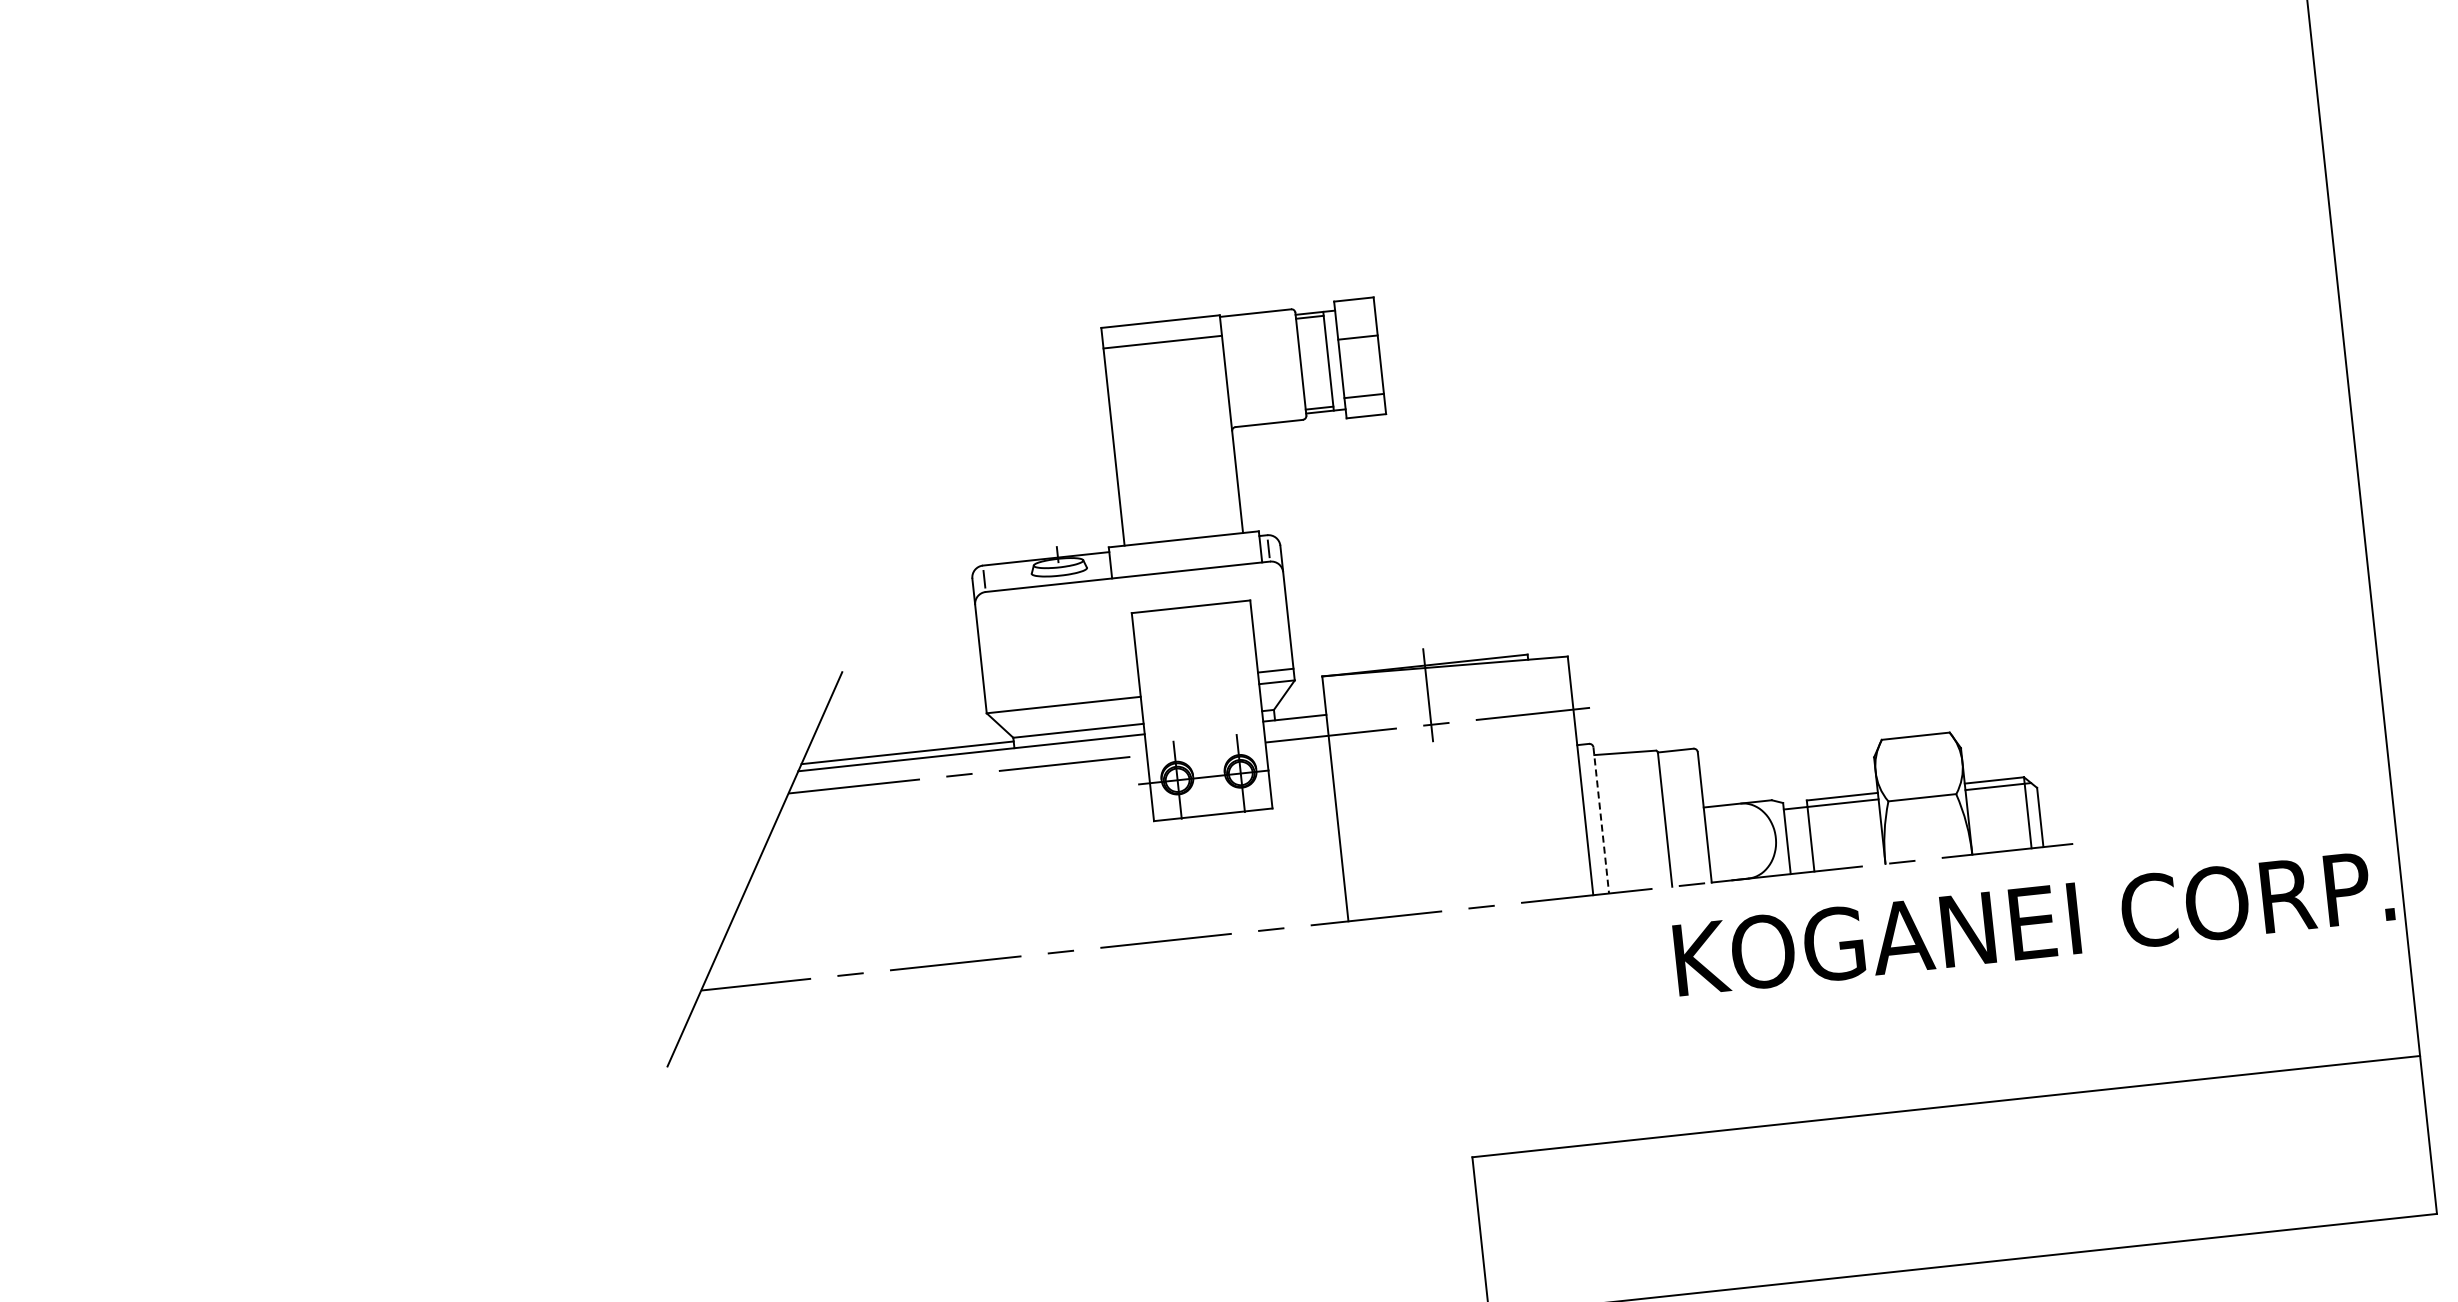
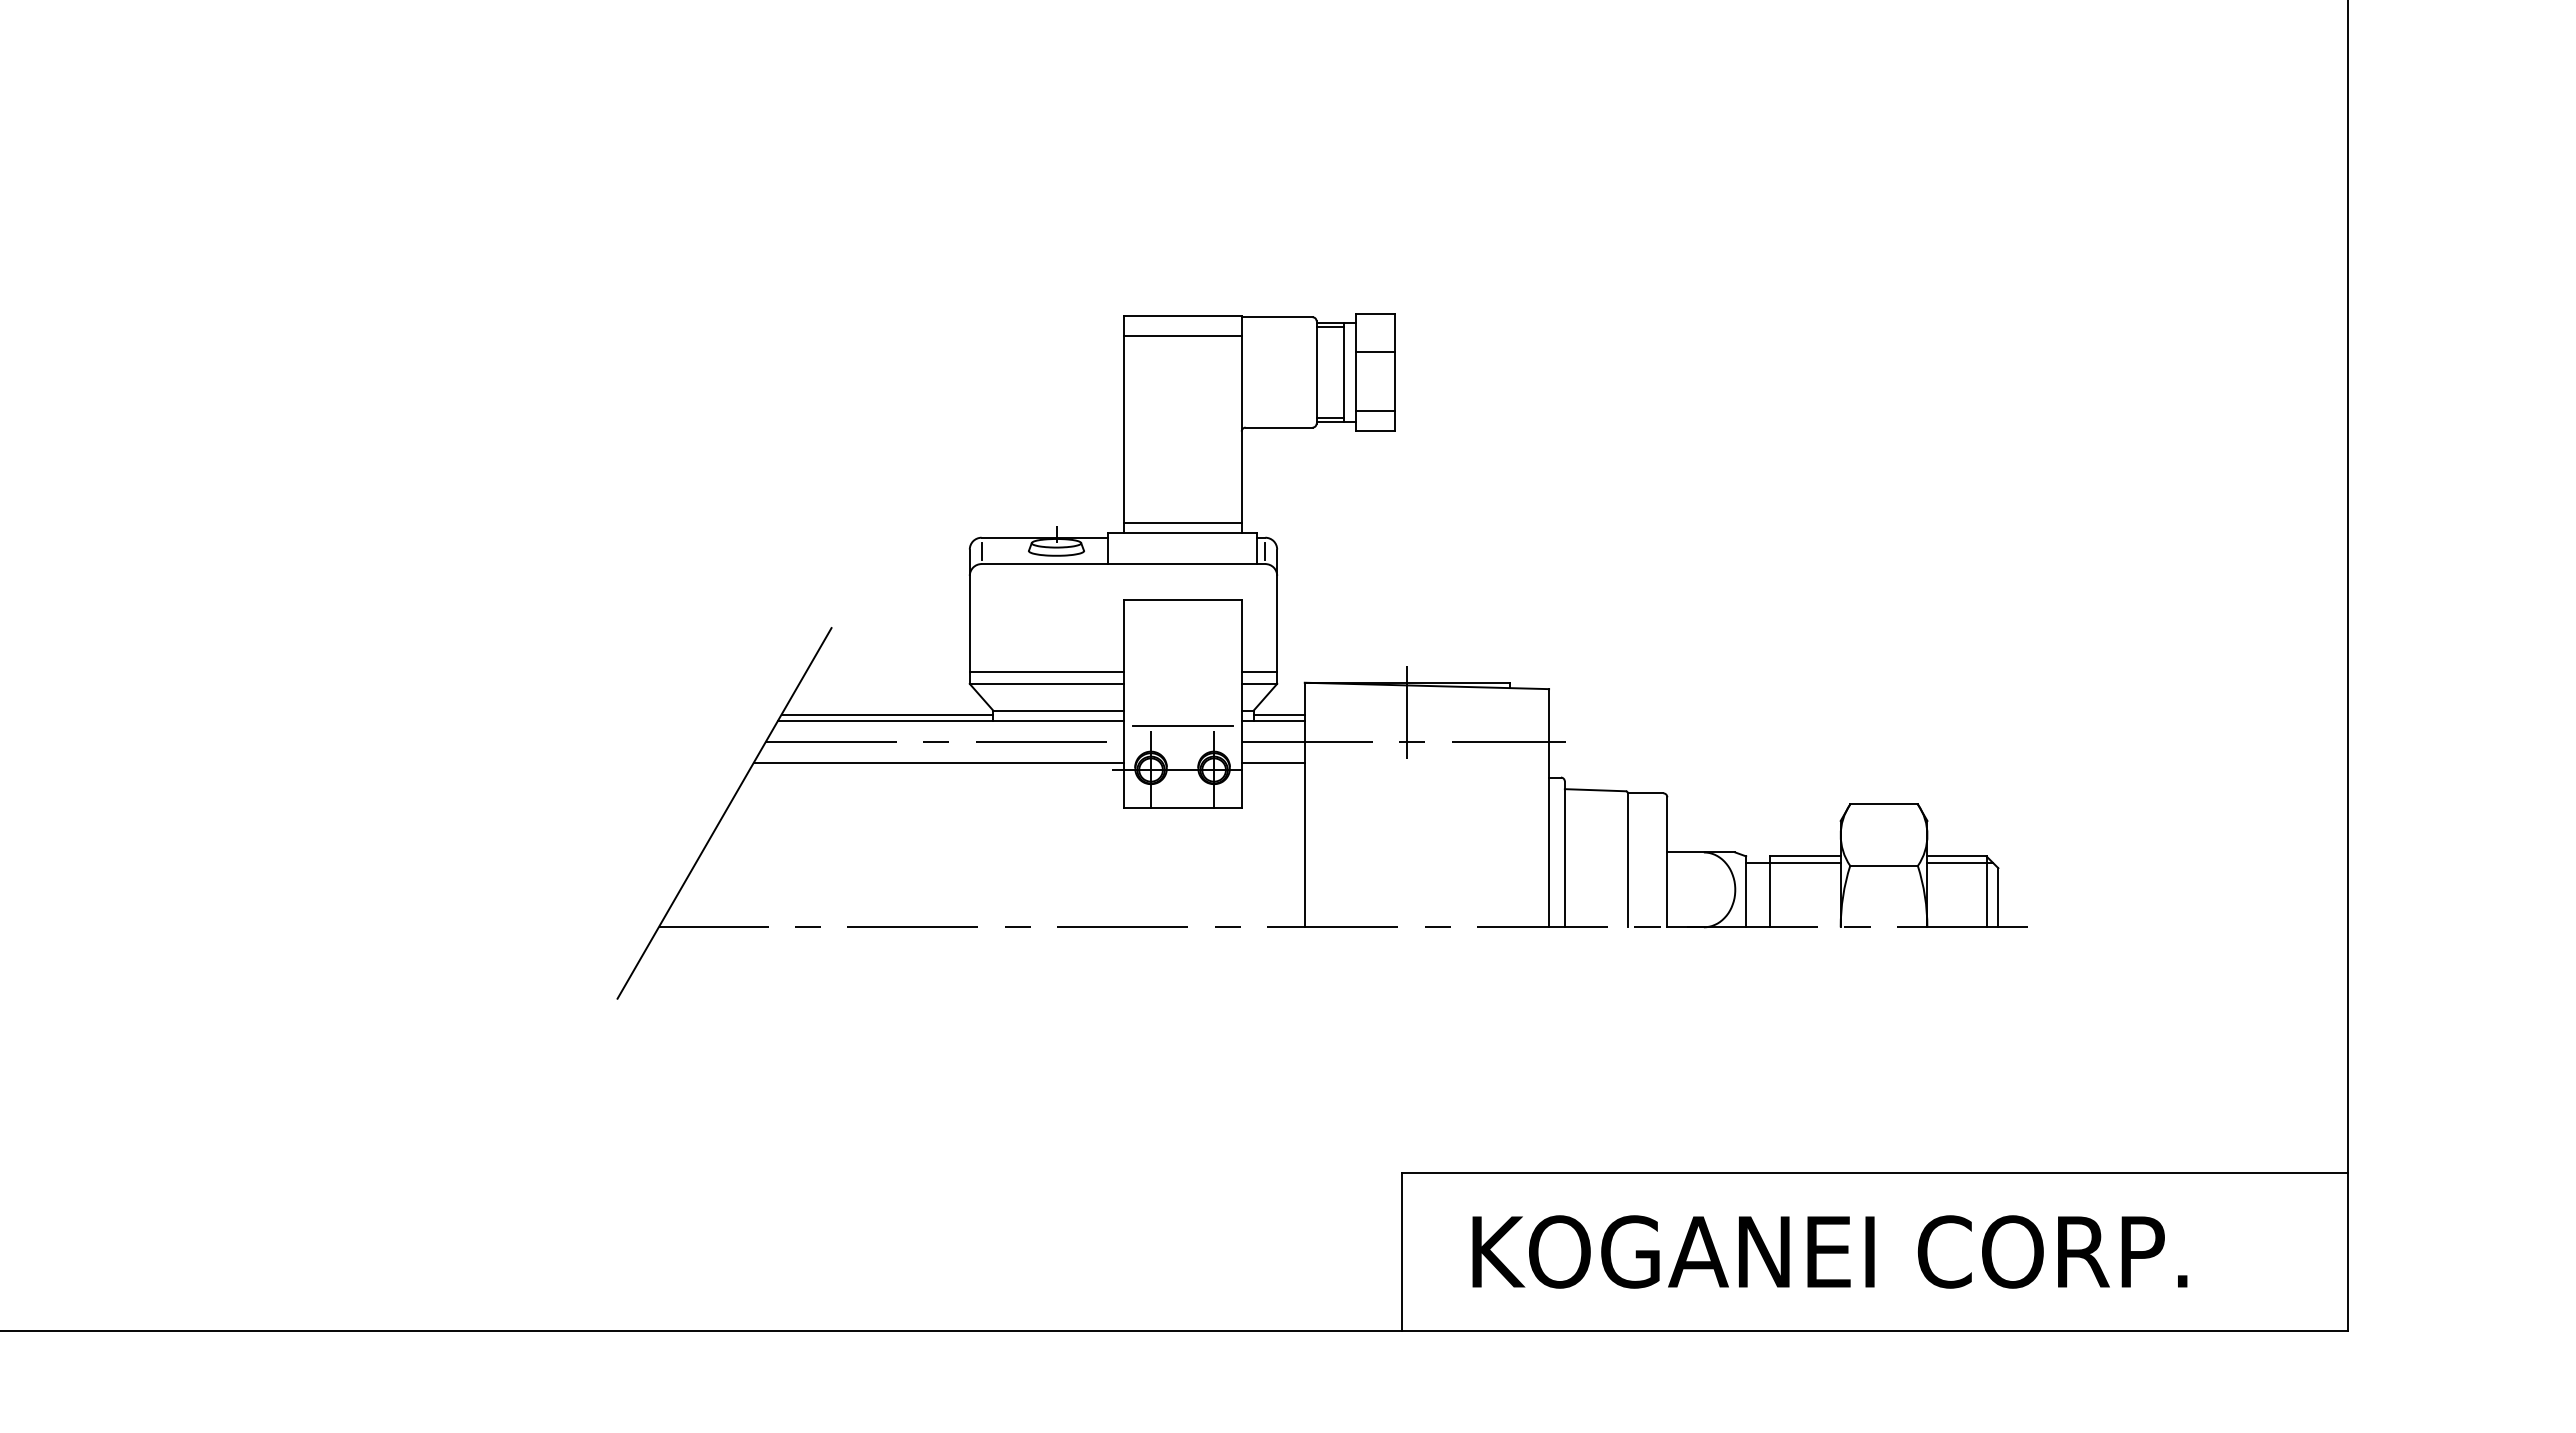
line: (1182, 528) -> (1182, 522), added
line: (1062, 693) -> (1046, 672), added
line: (1299, 710) -> (1278, 714), added
line: (1204, 733) -> (1182, 726), added
line: (1298, 759) -> (1272, 762), added
line: (963, 795) -> (938, 762), added
line: (1600, 820) -> (1564, 854), dashed -> solid
text: (2033, 922) -> (1829, 1251), moved

